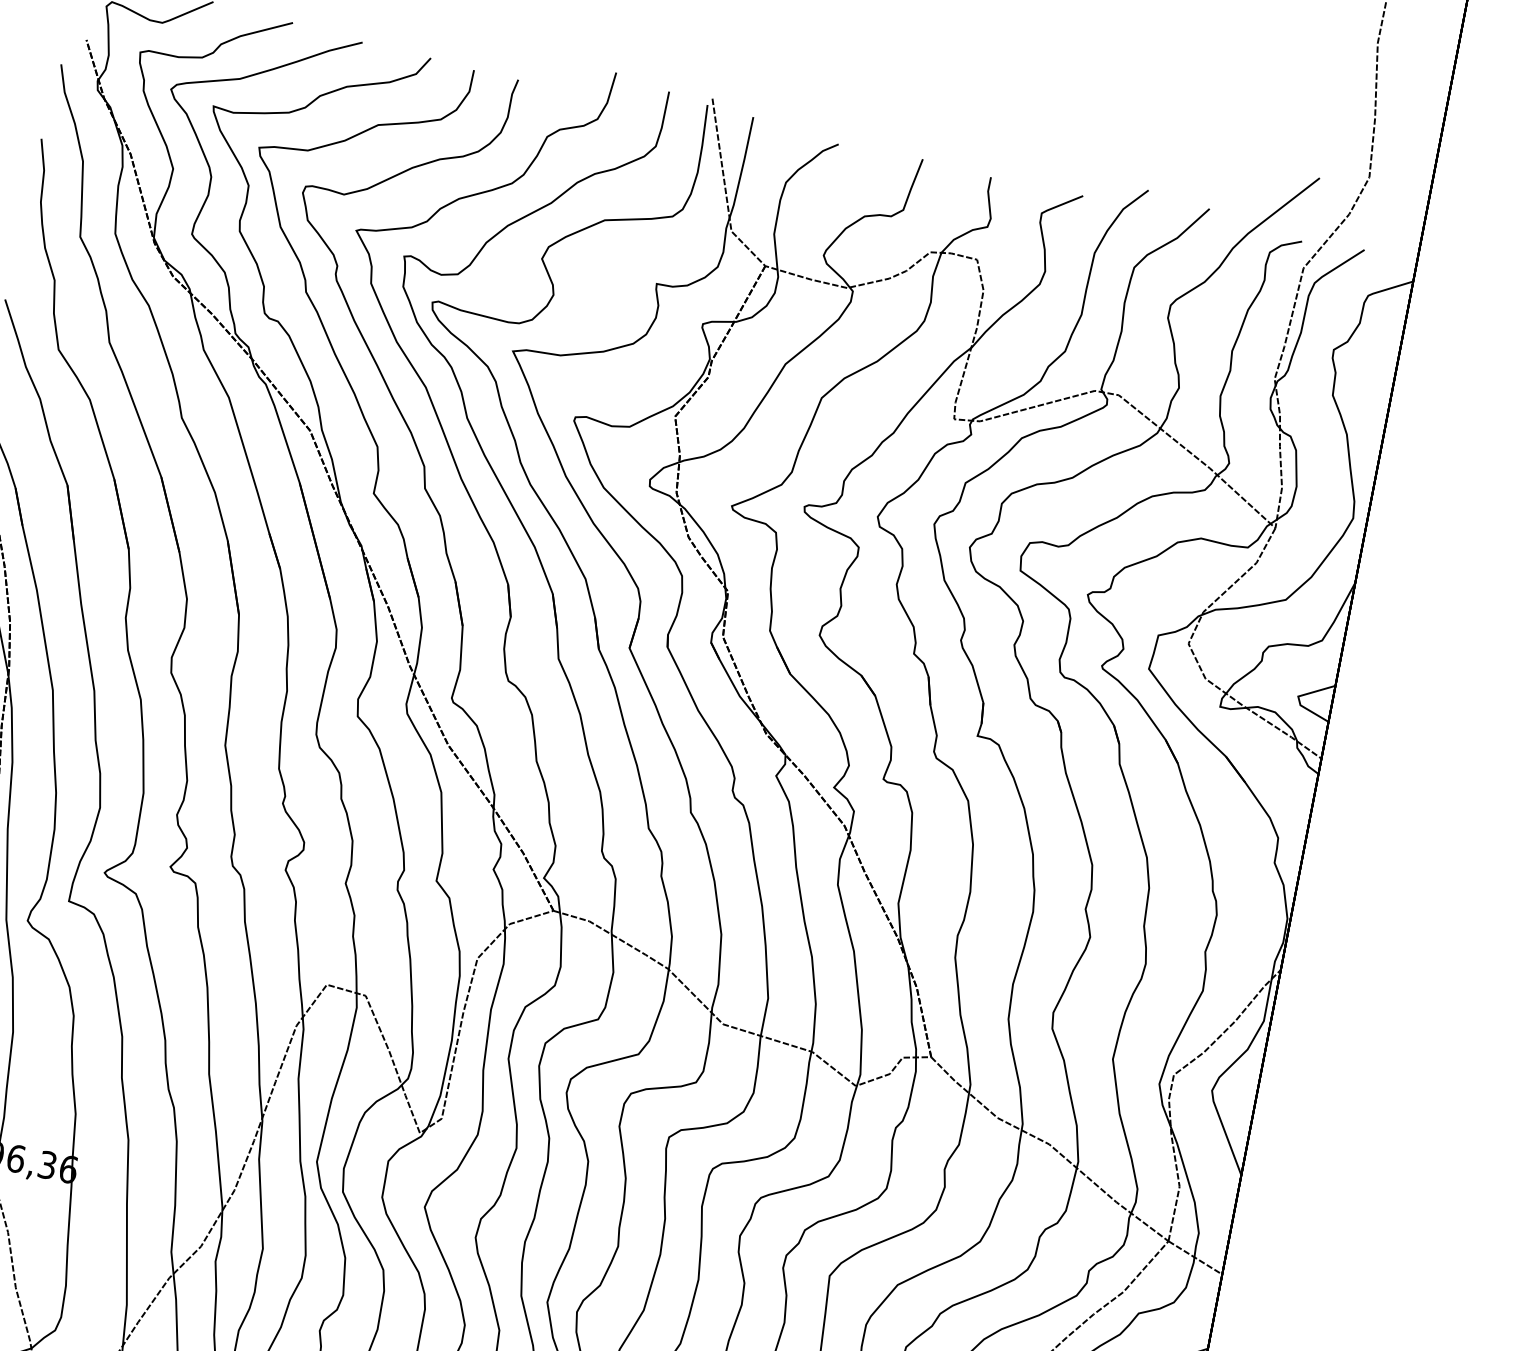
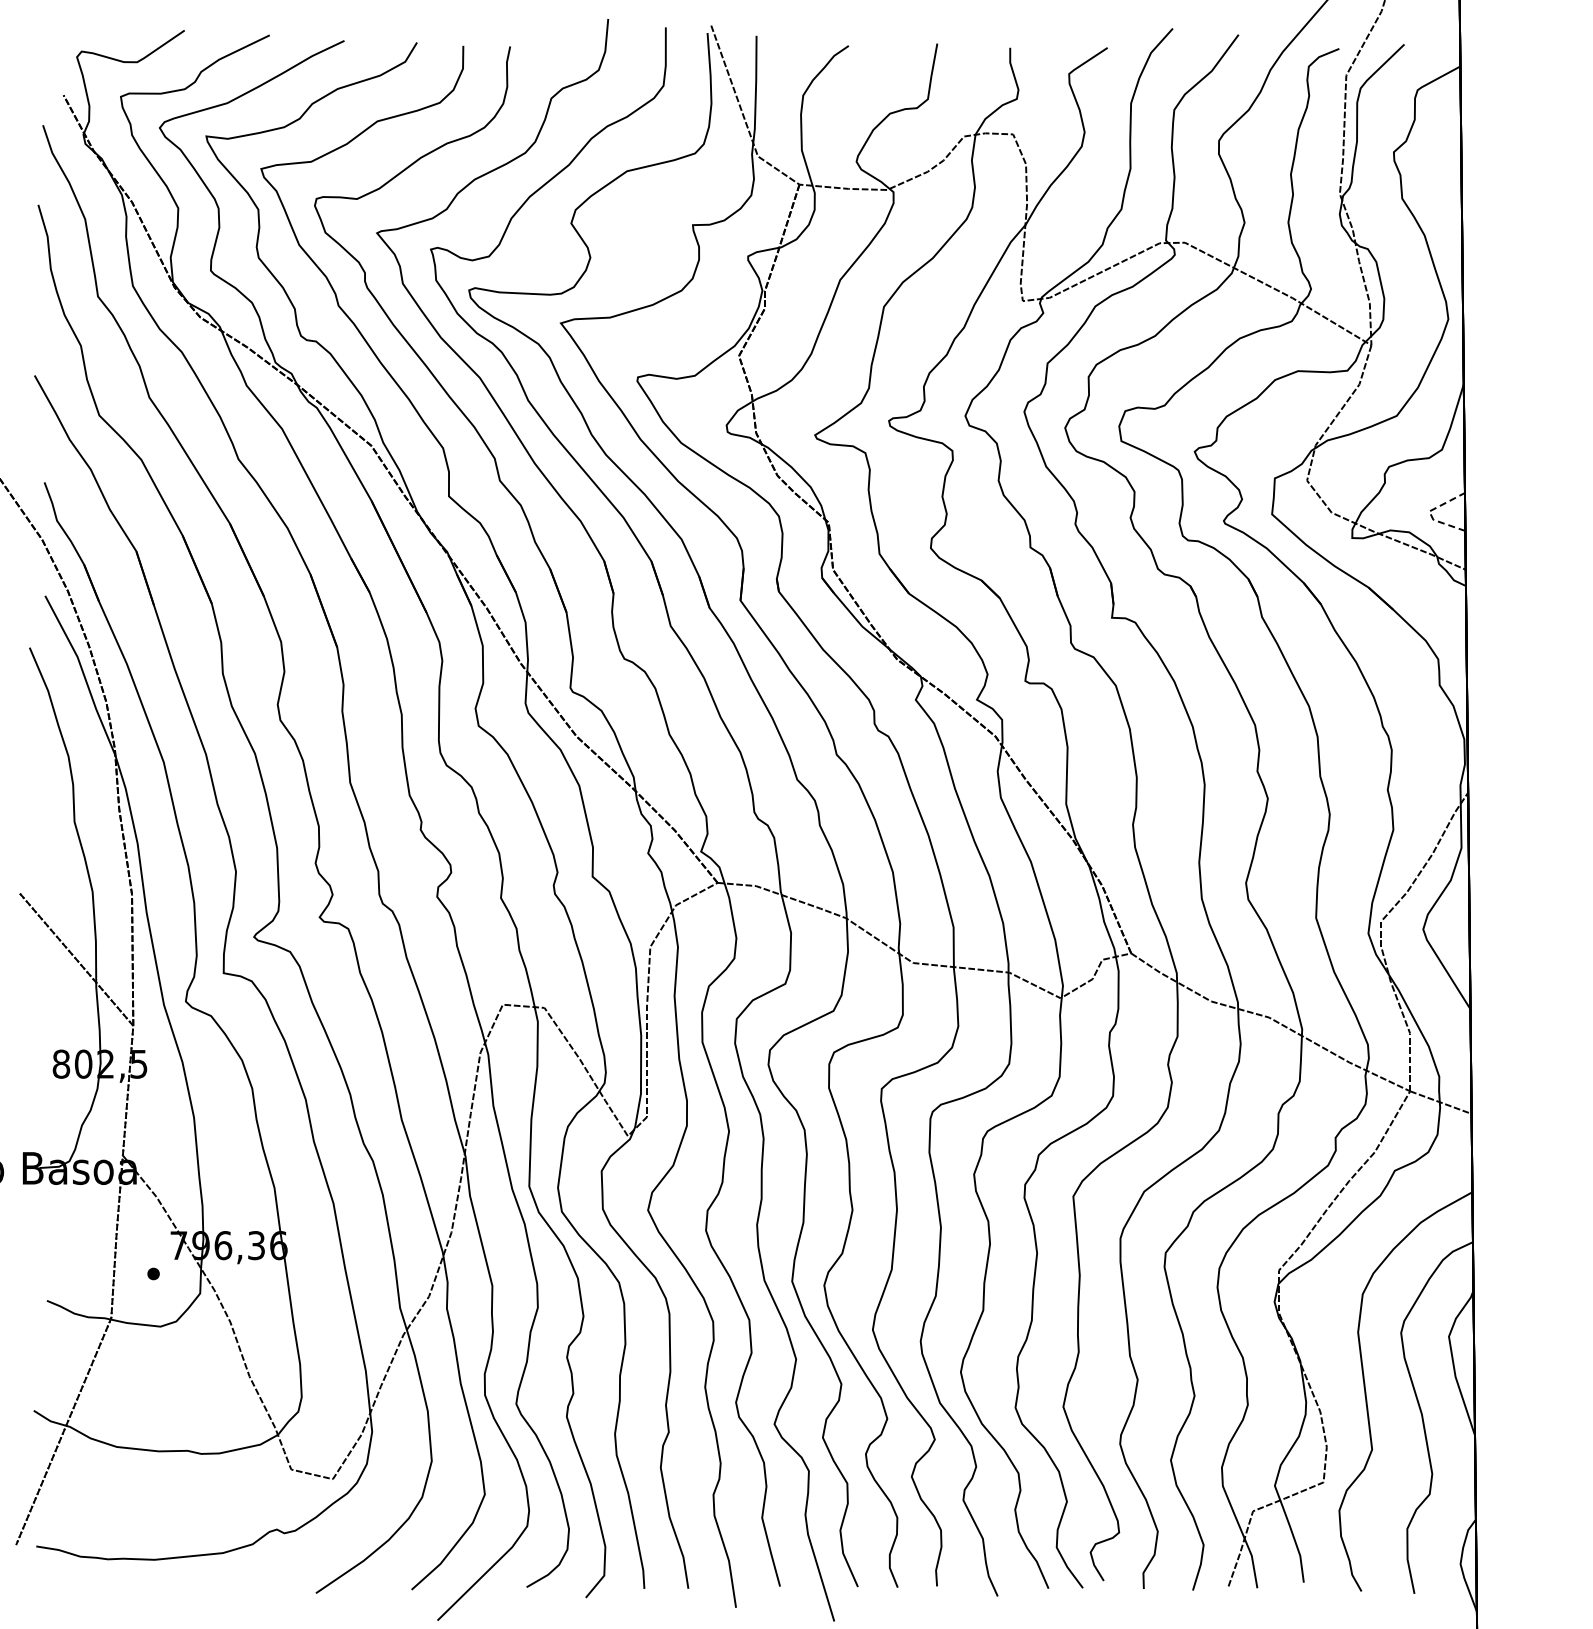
line: (1298, 697) -> (1429, 512), solid -> dashed

